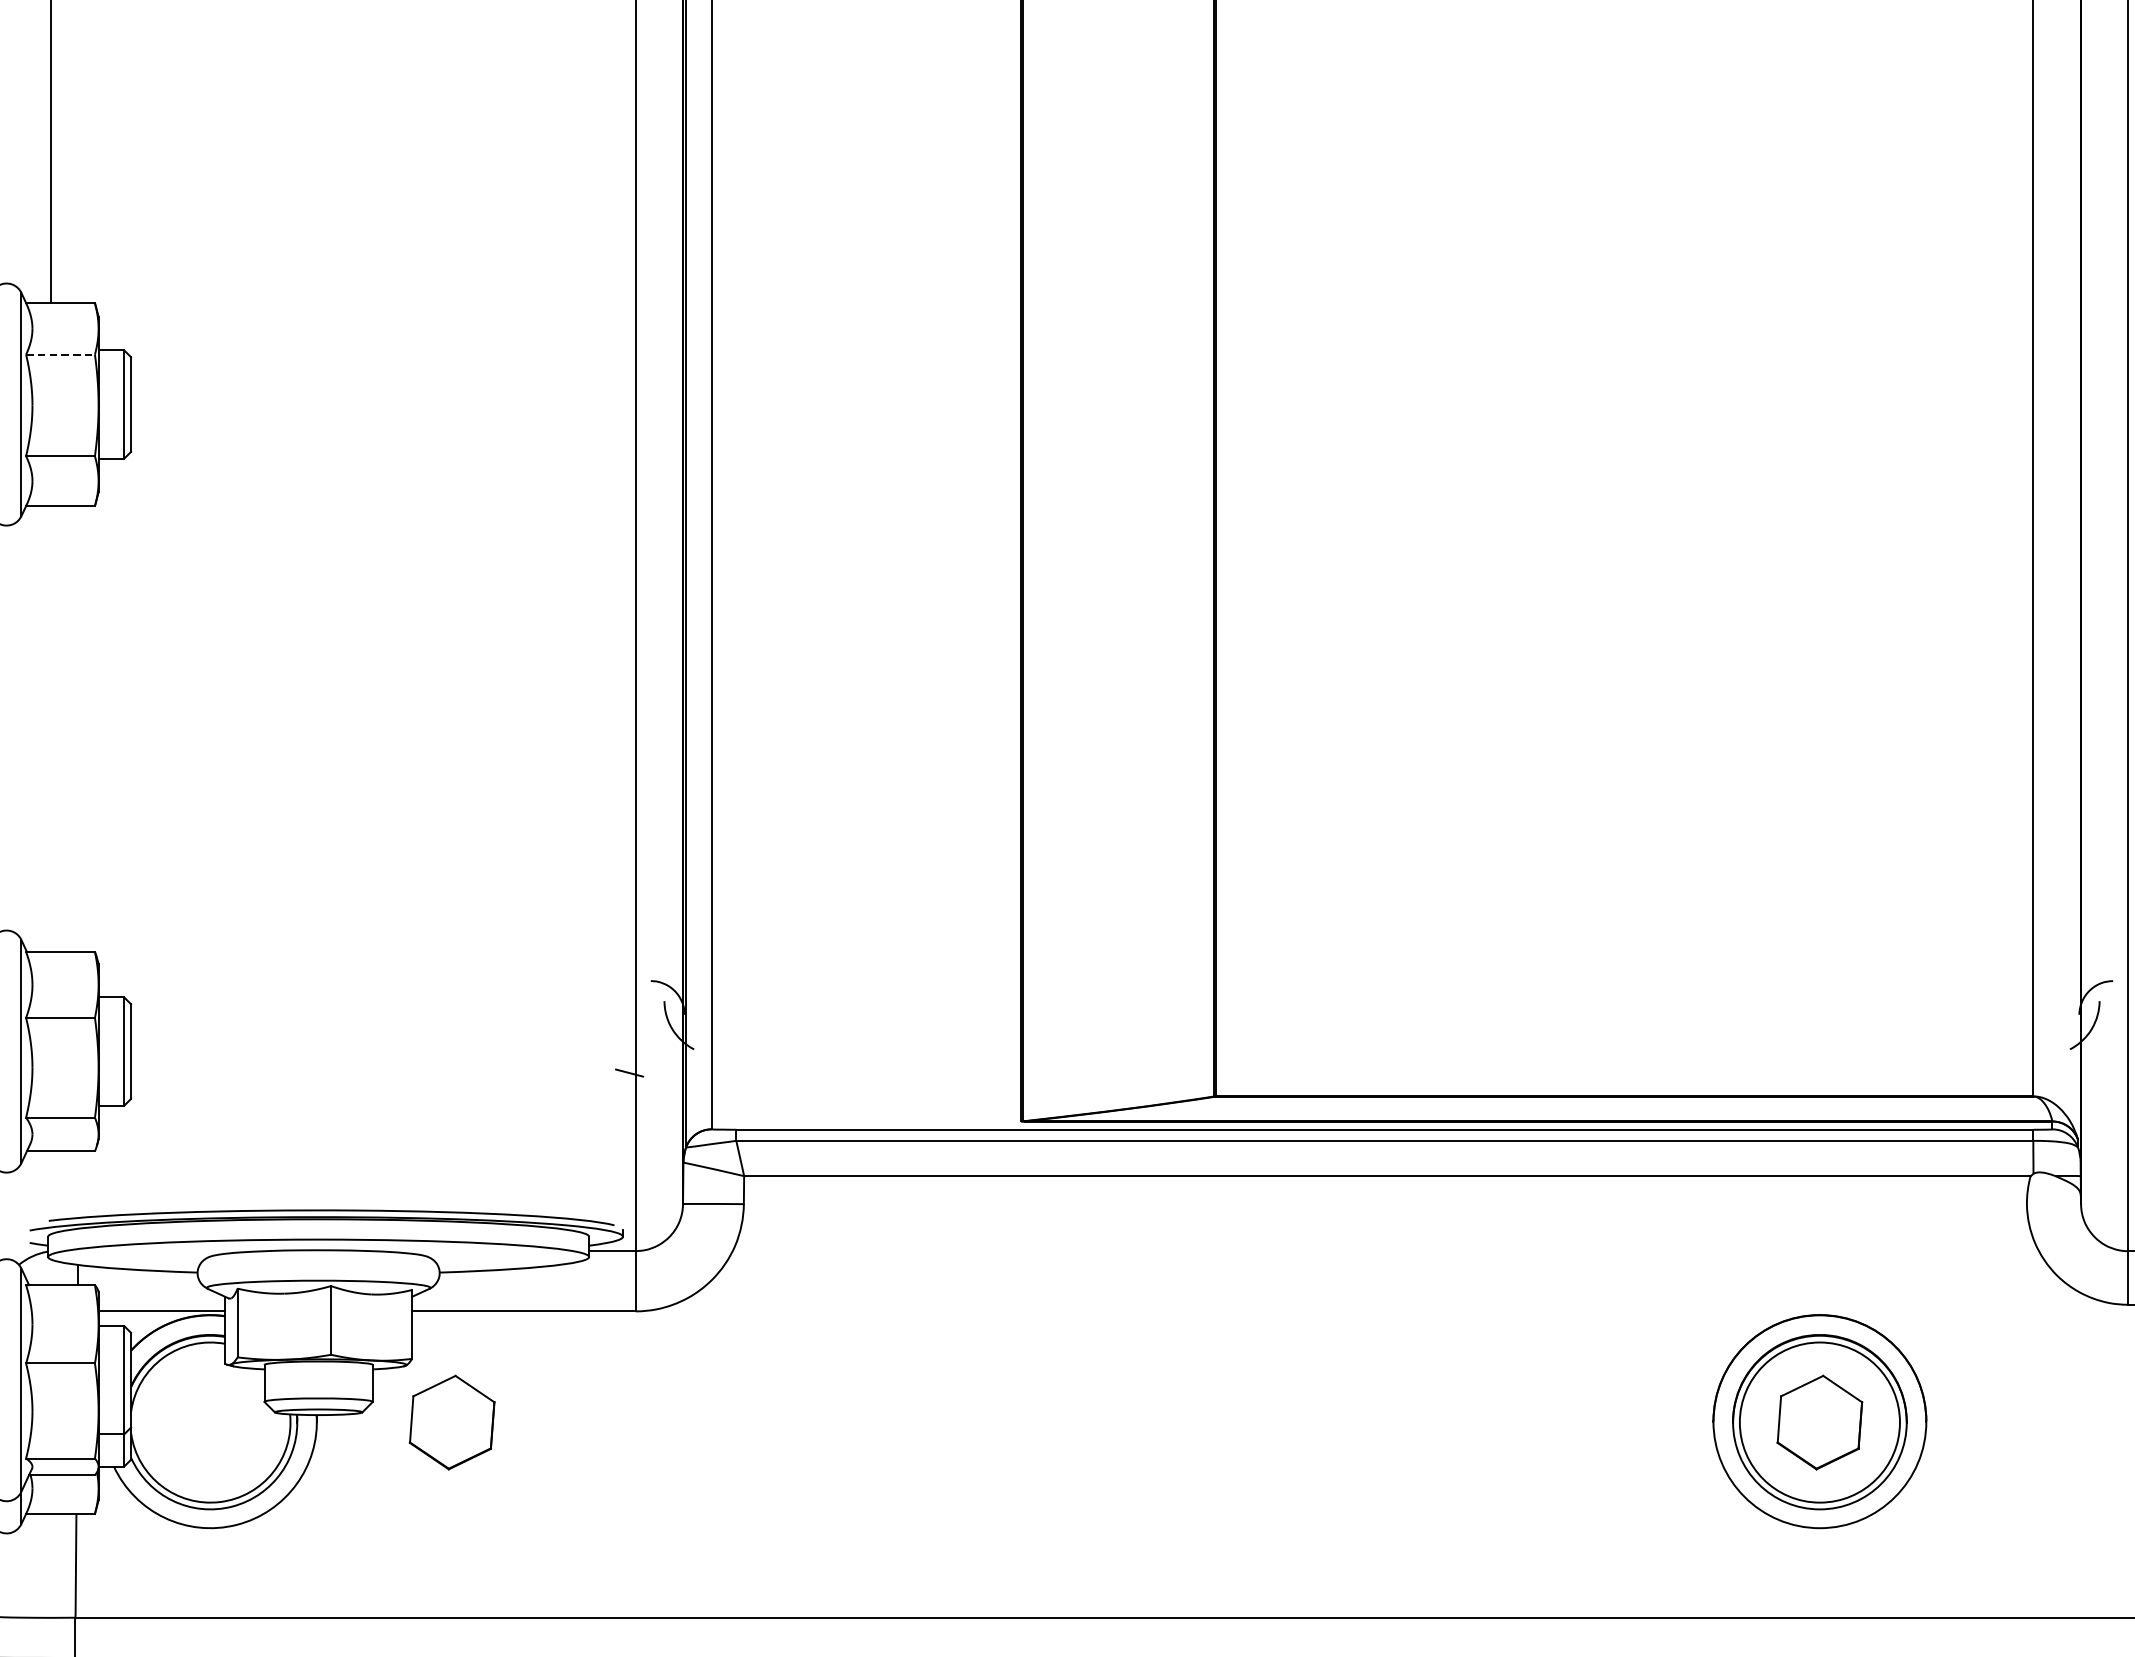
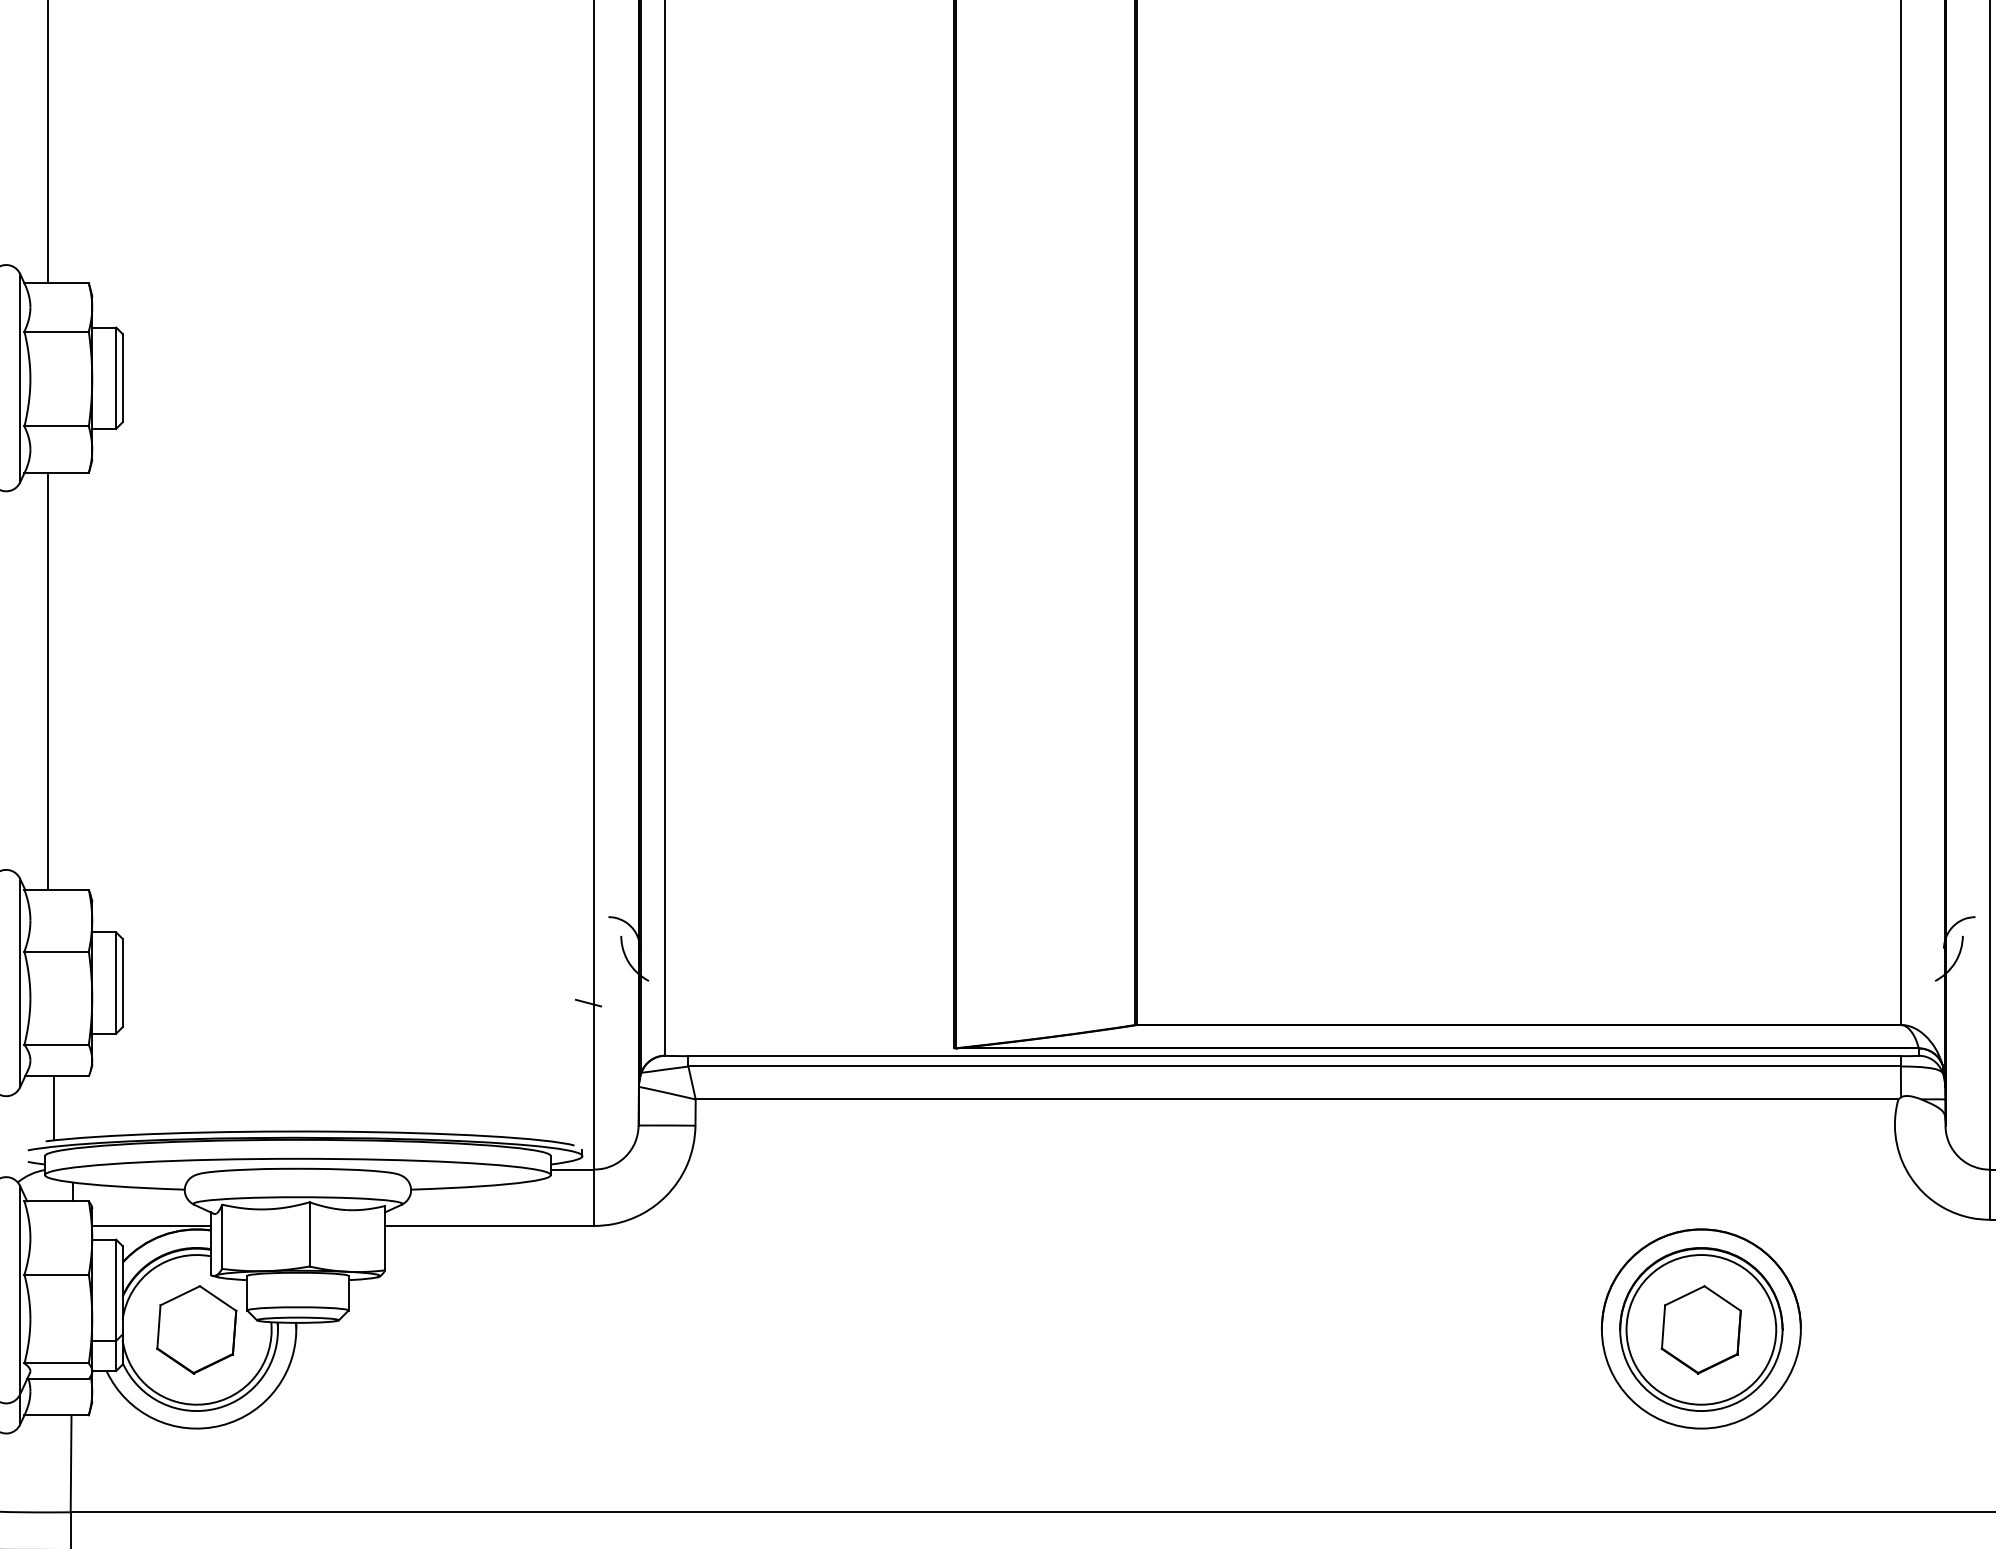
line: (61, 354) -> (57, 331), dashed -> solid
line: (50, 729) -> (47, 681), added
line: (58, 1185) -> (54, 1108), added
part: (451, 1422) -> (196, 1329), moved

